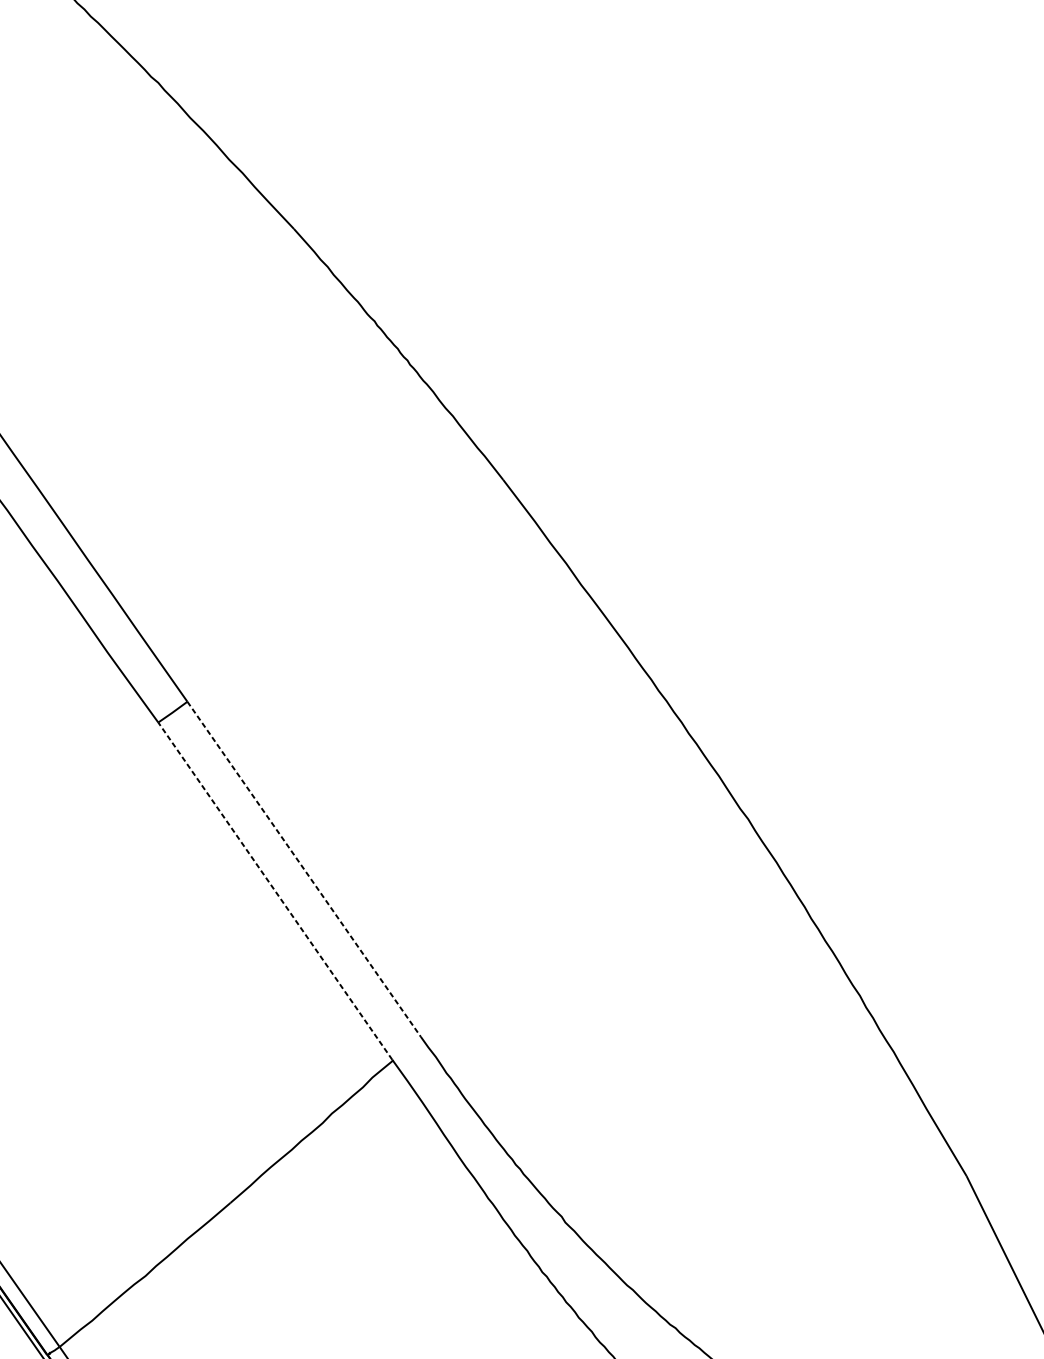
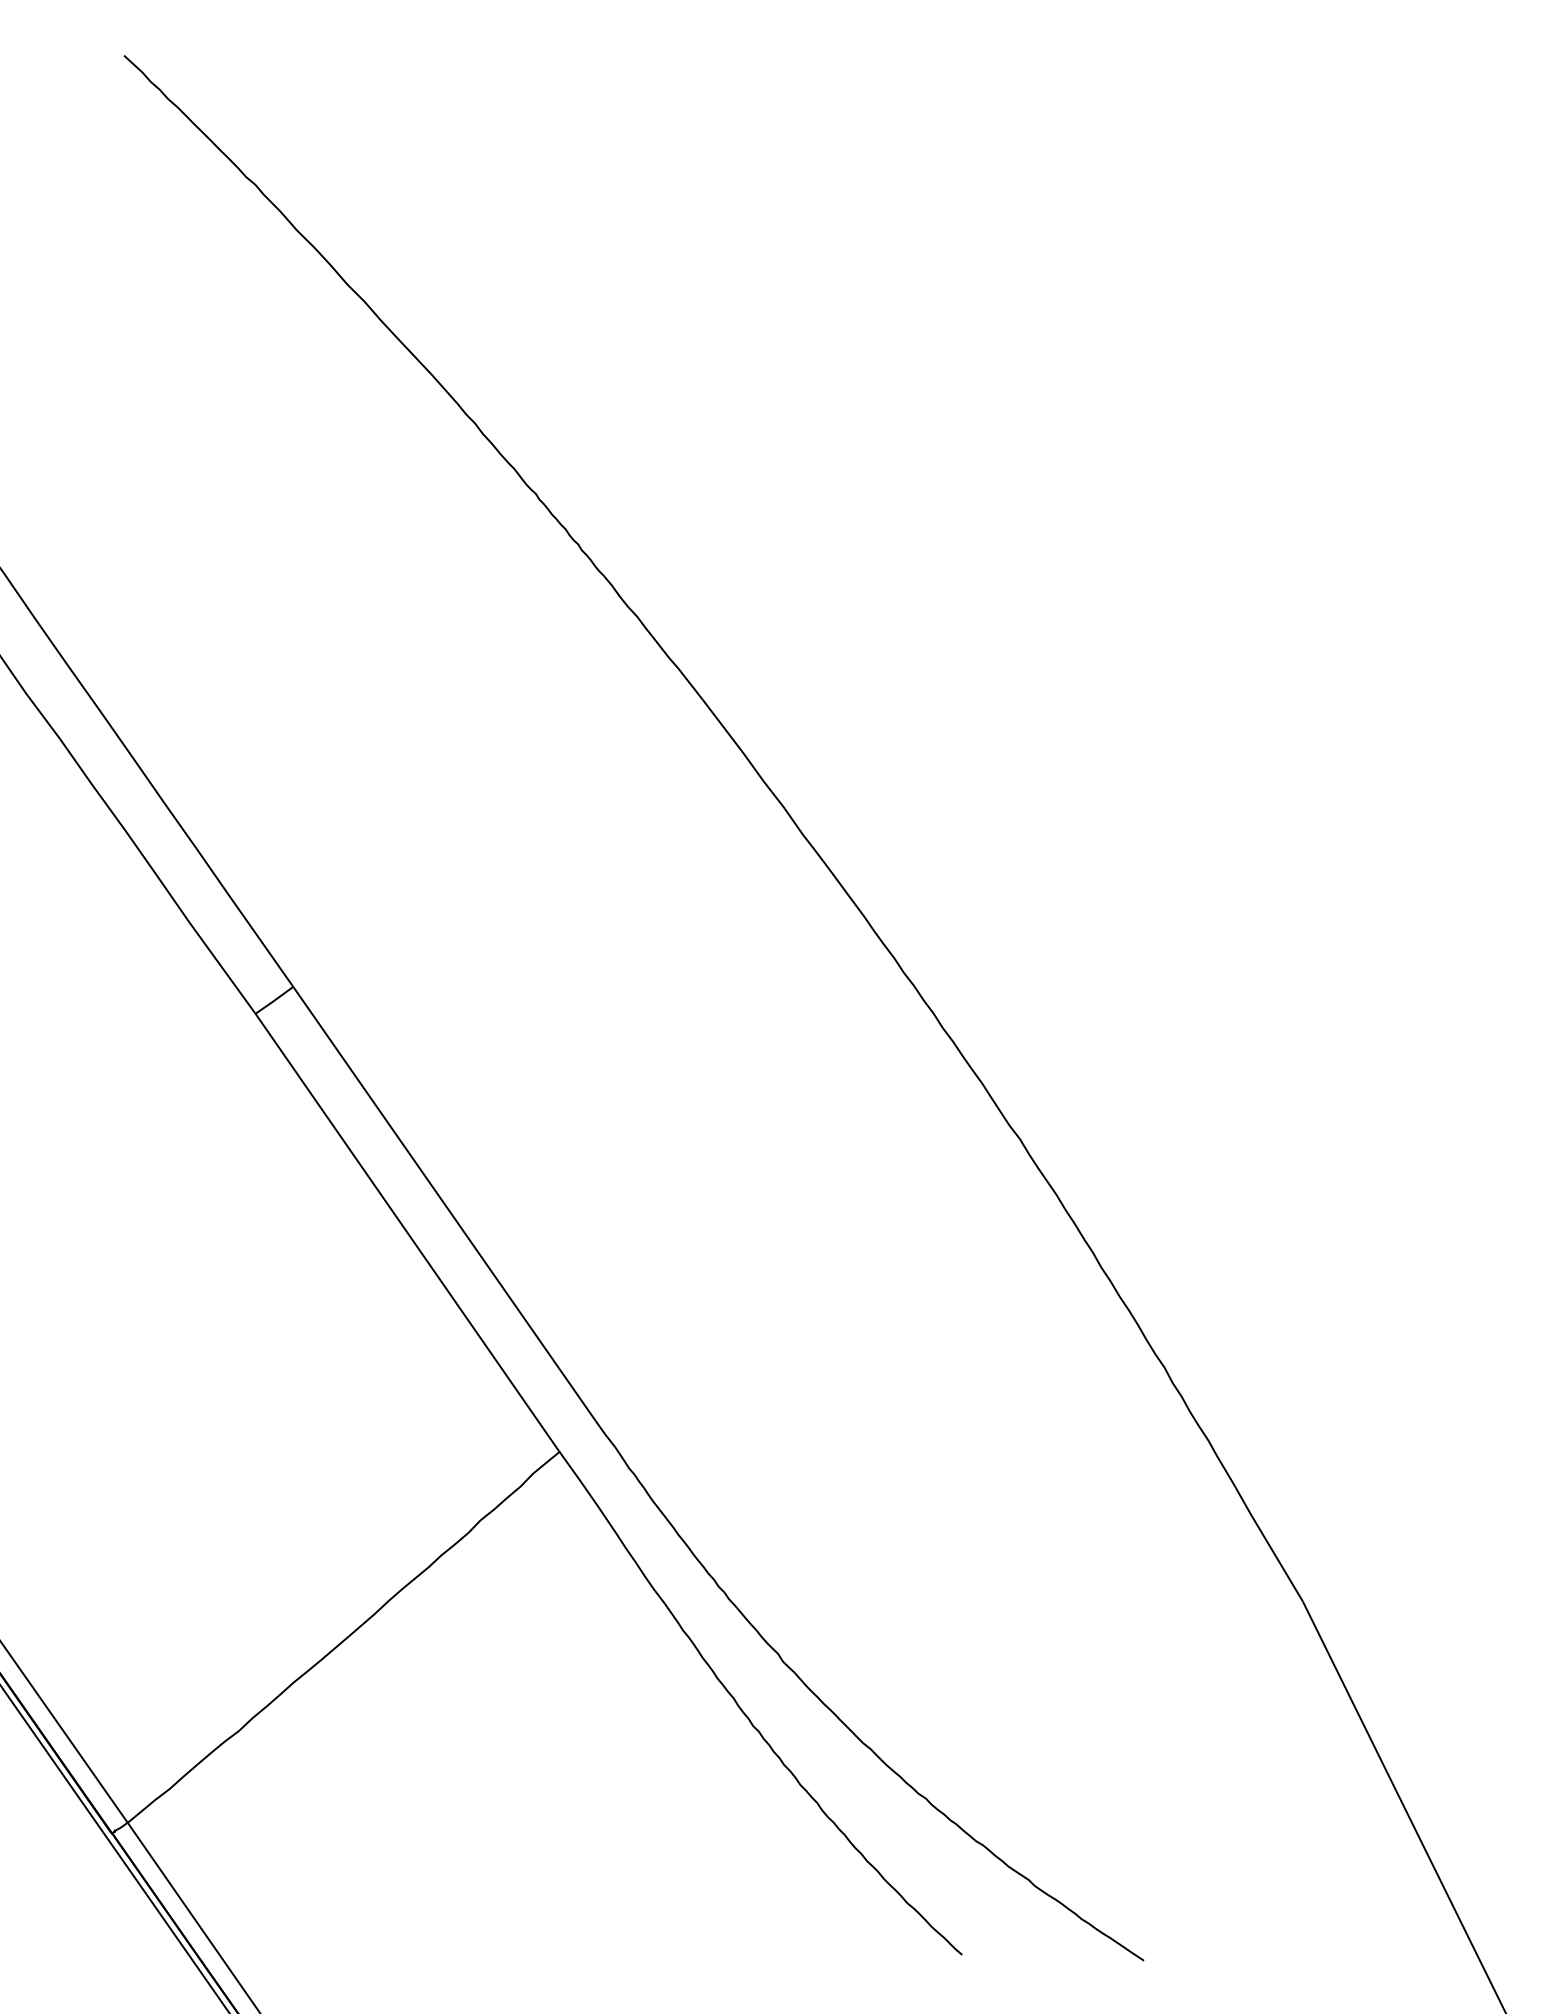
line: (304, 868) -> (444, 1203), dashed -> solid
line: (275, 891) -> (407, 1232), dashed -> solid

